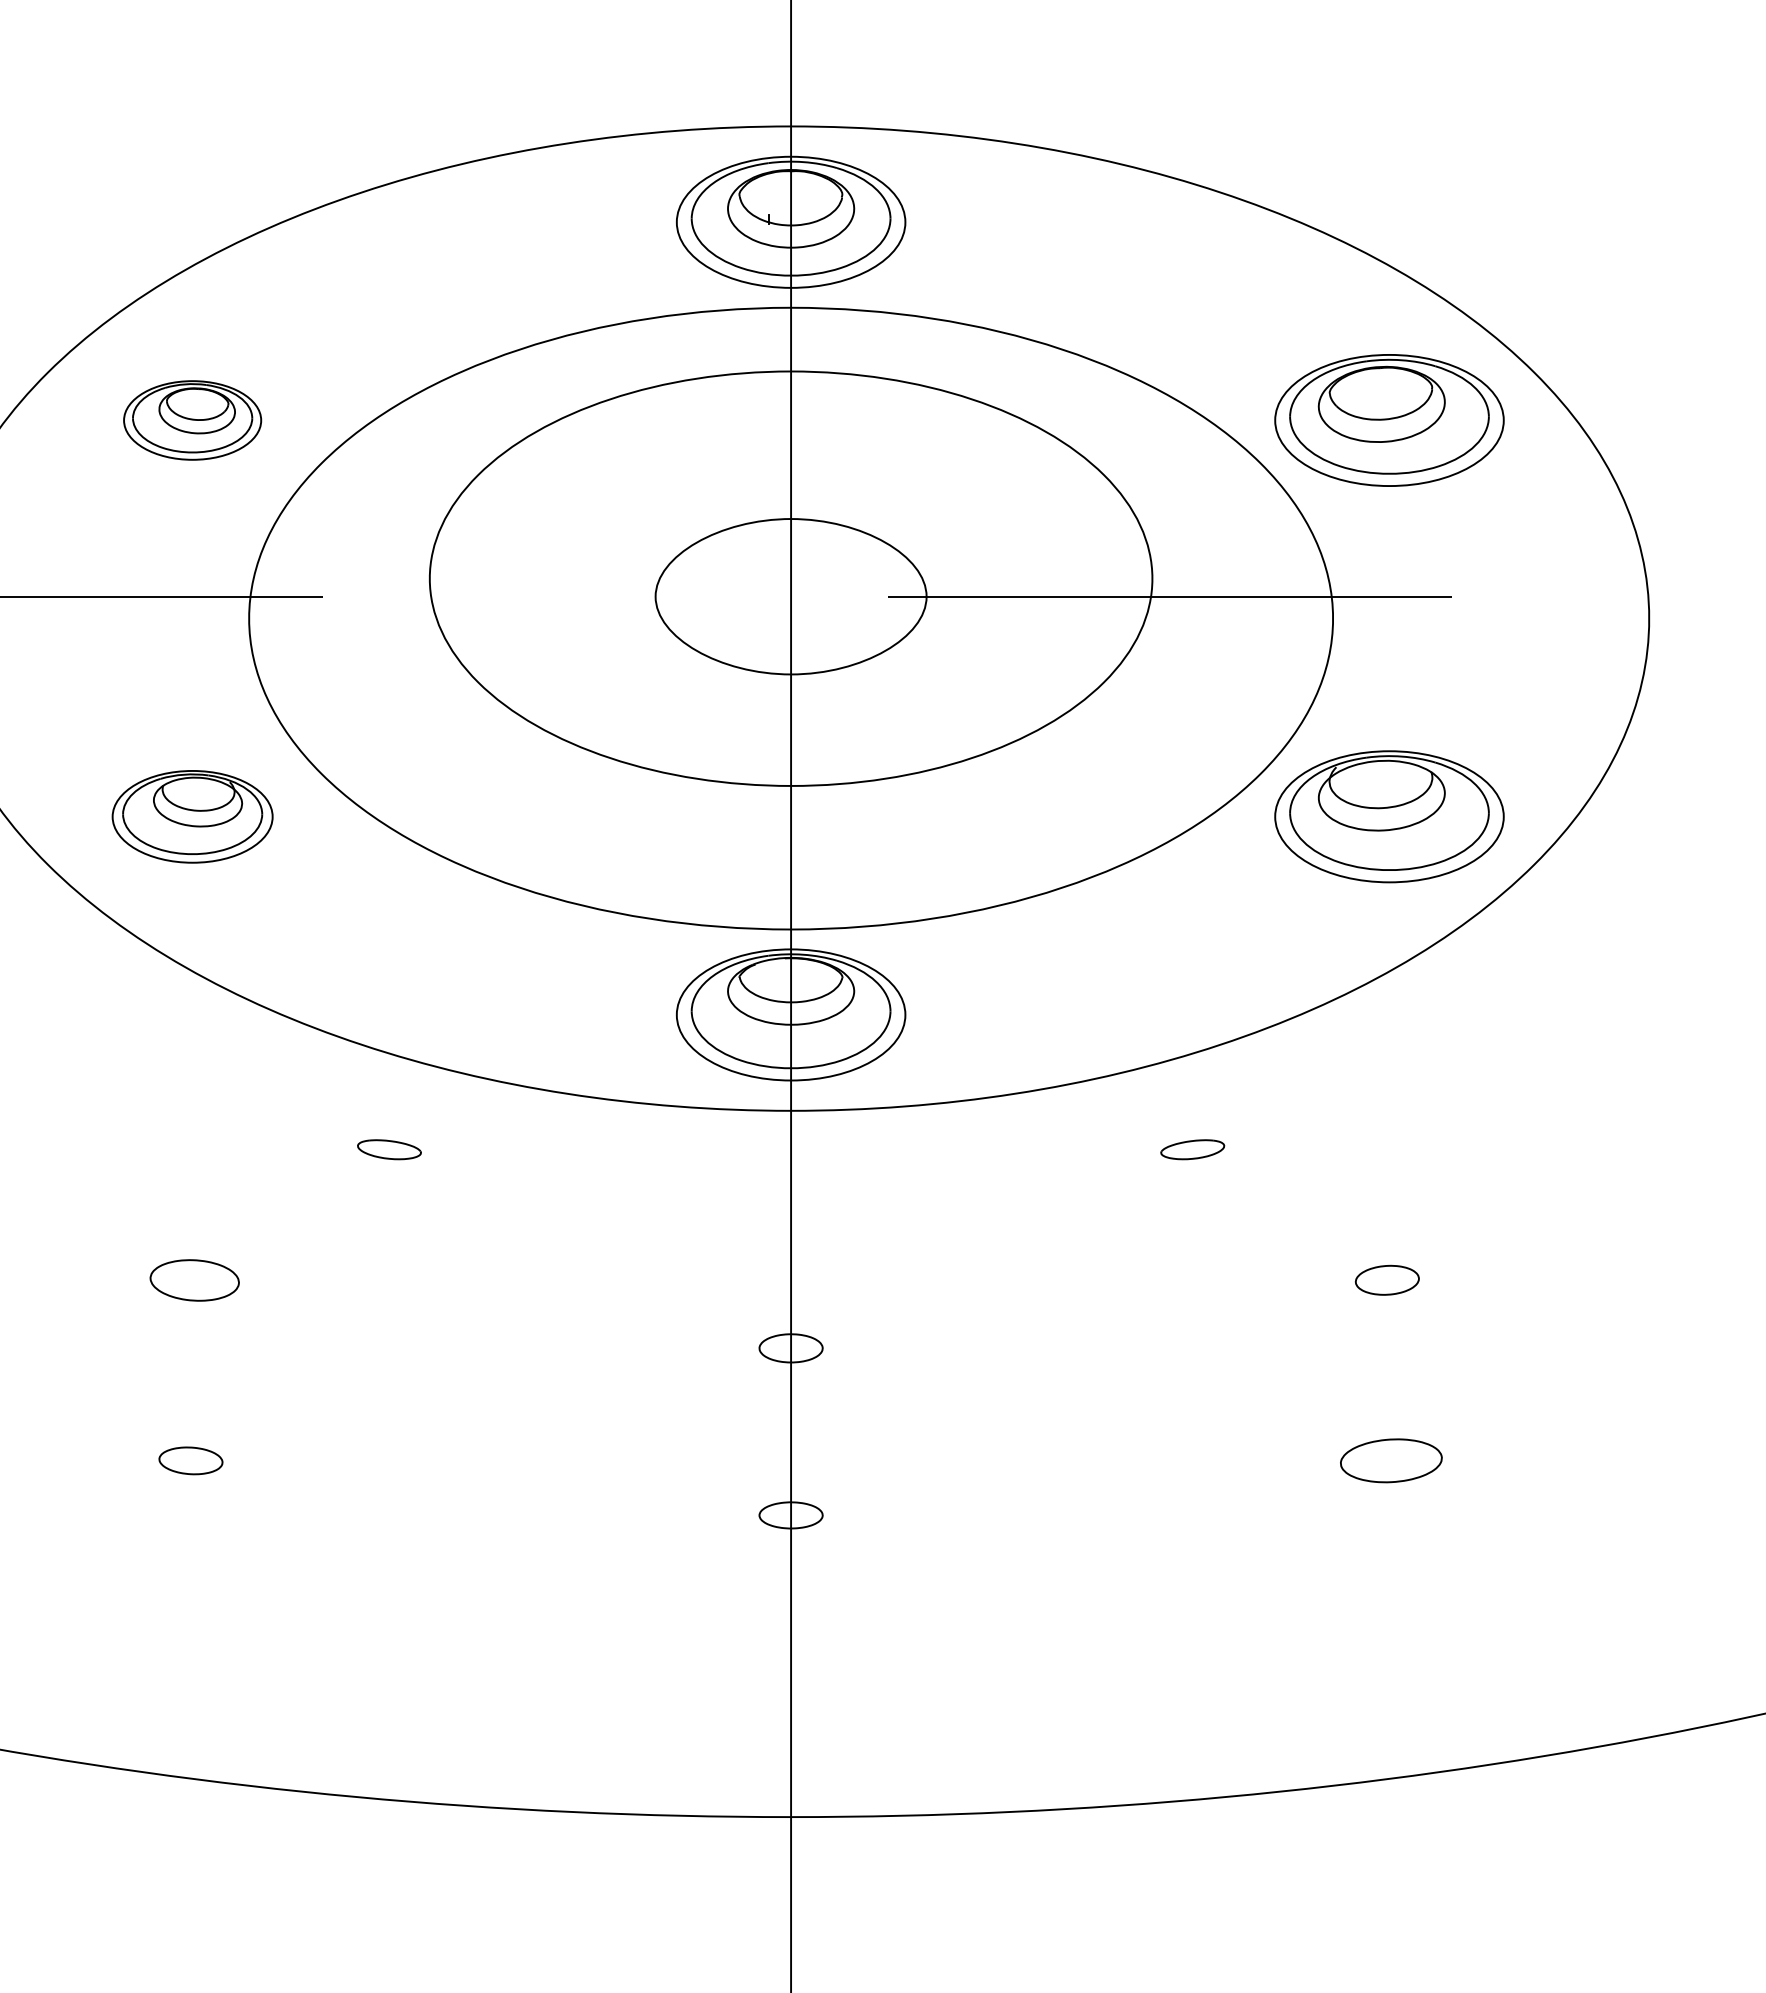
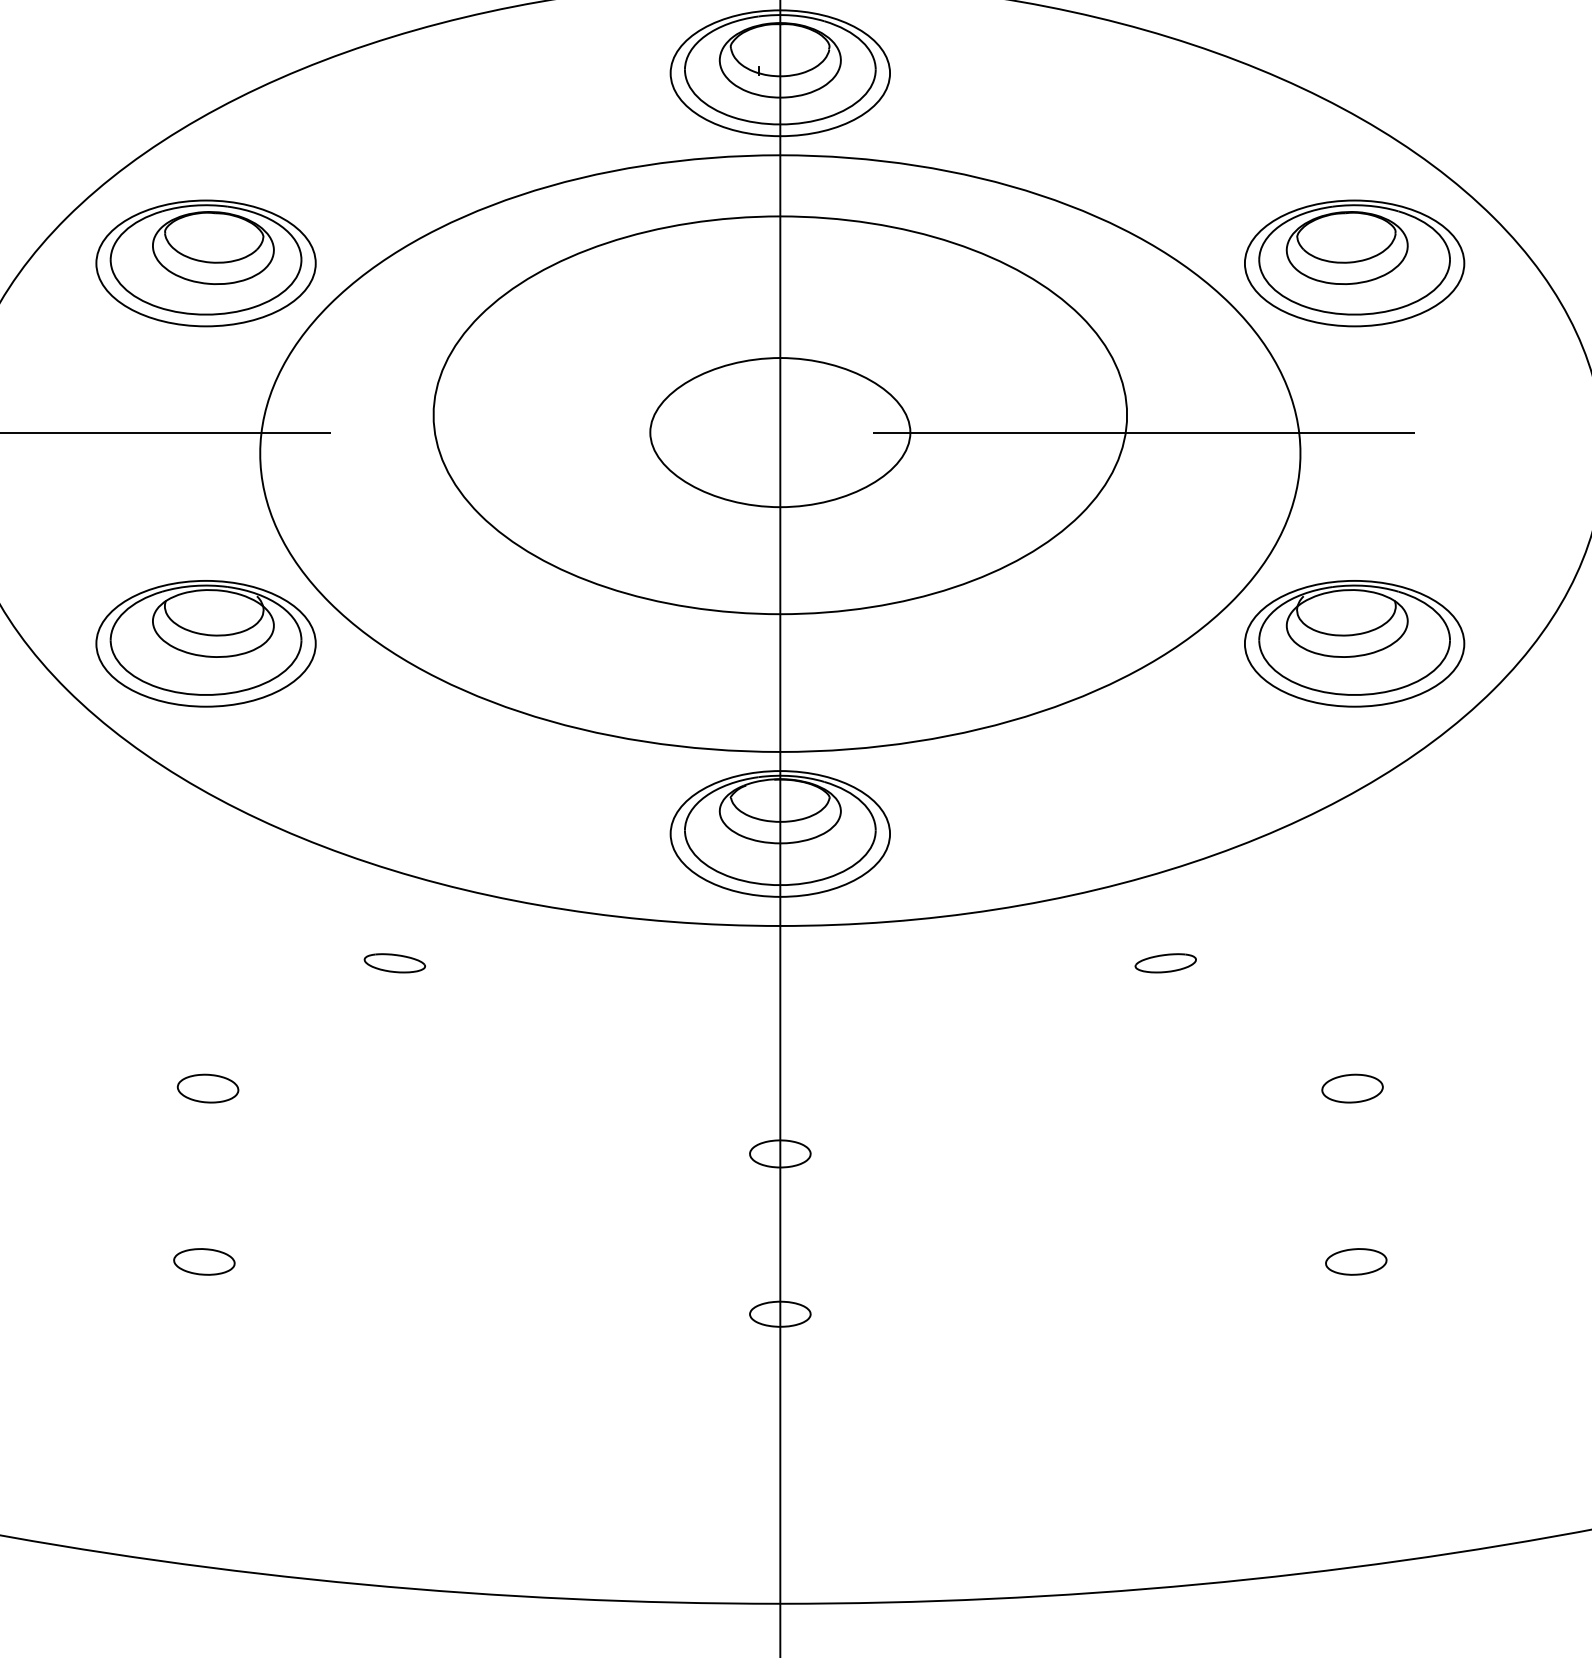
part: (192, 420) -> (205, 263), size x1.67
part: (192, 816) -> (205, 643), size x1.43
part: (194, 1279) -> (207, 1087), size x0.71
part: (1390, 1460) -> (1355, 1261), size x0.62

